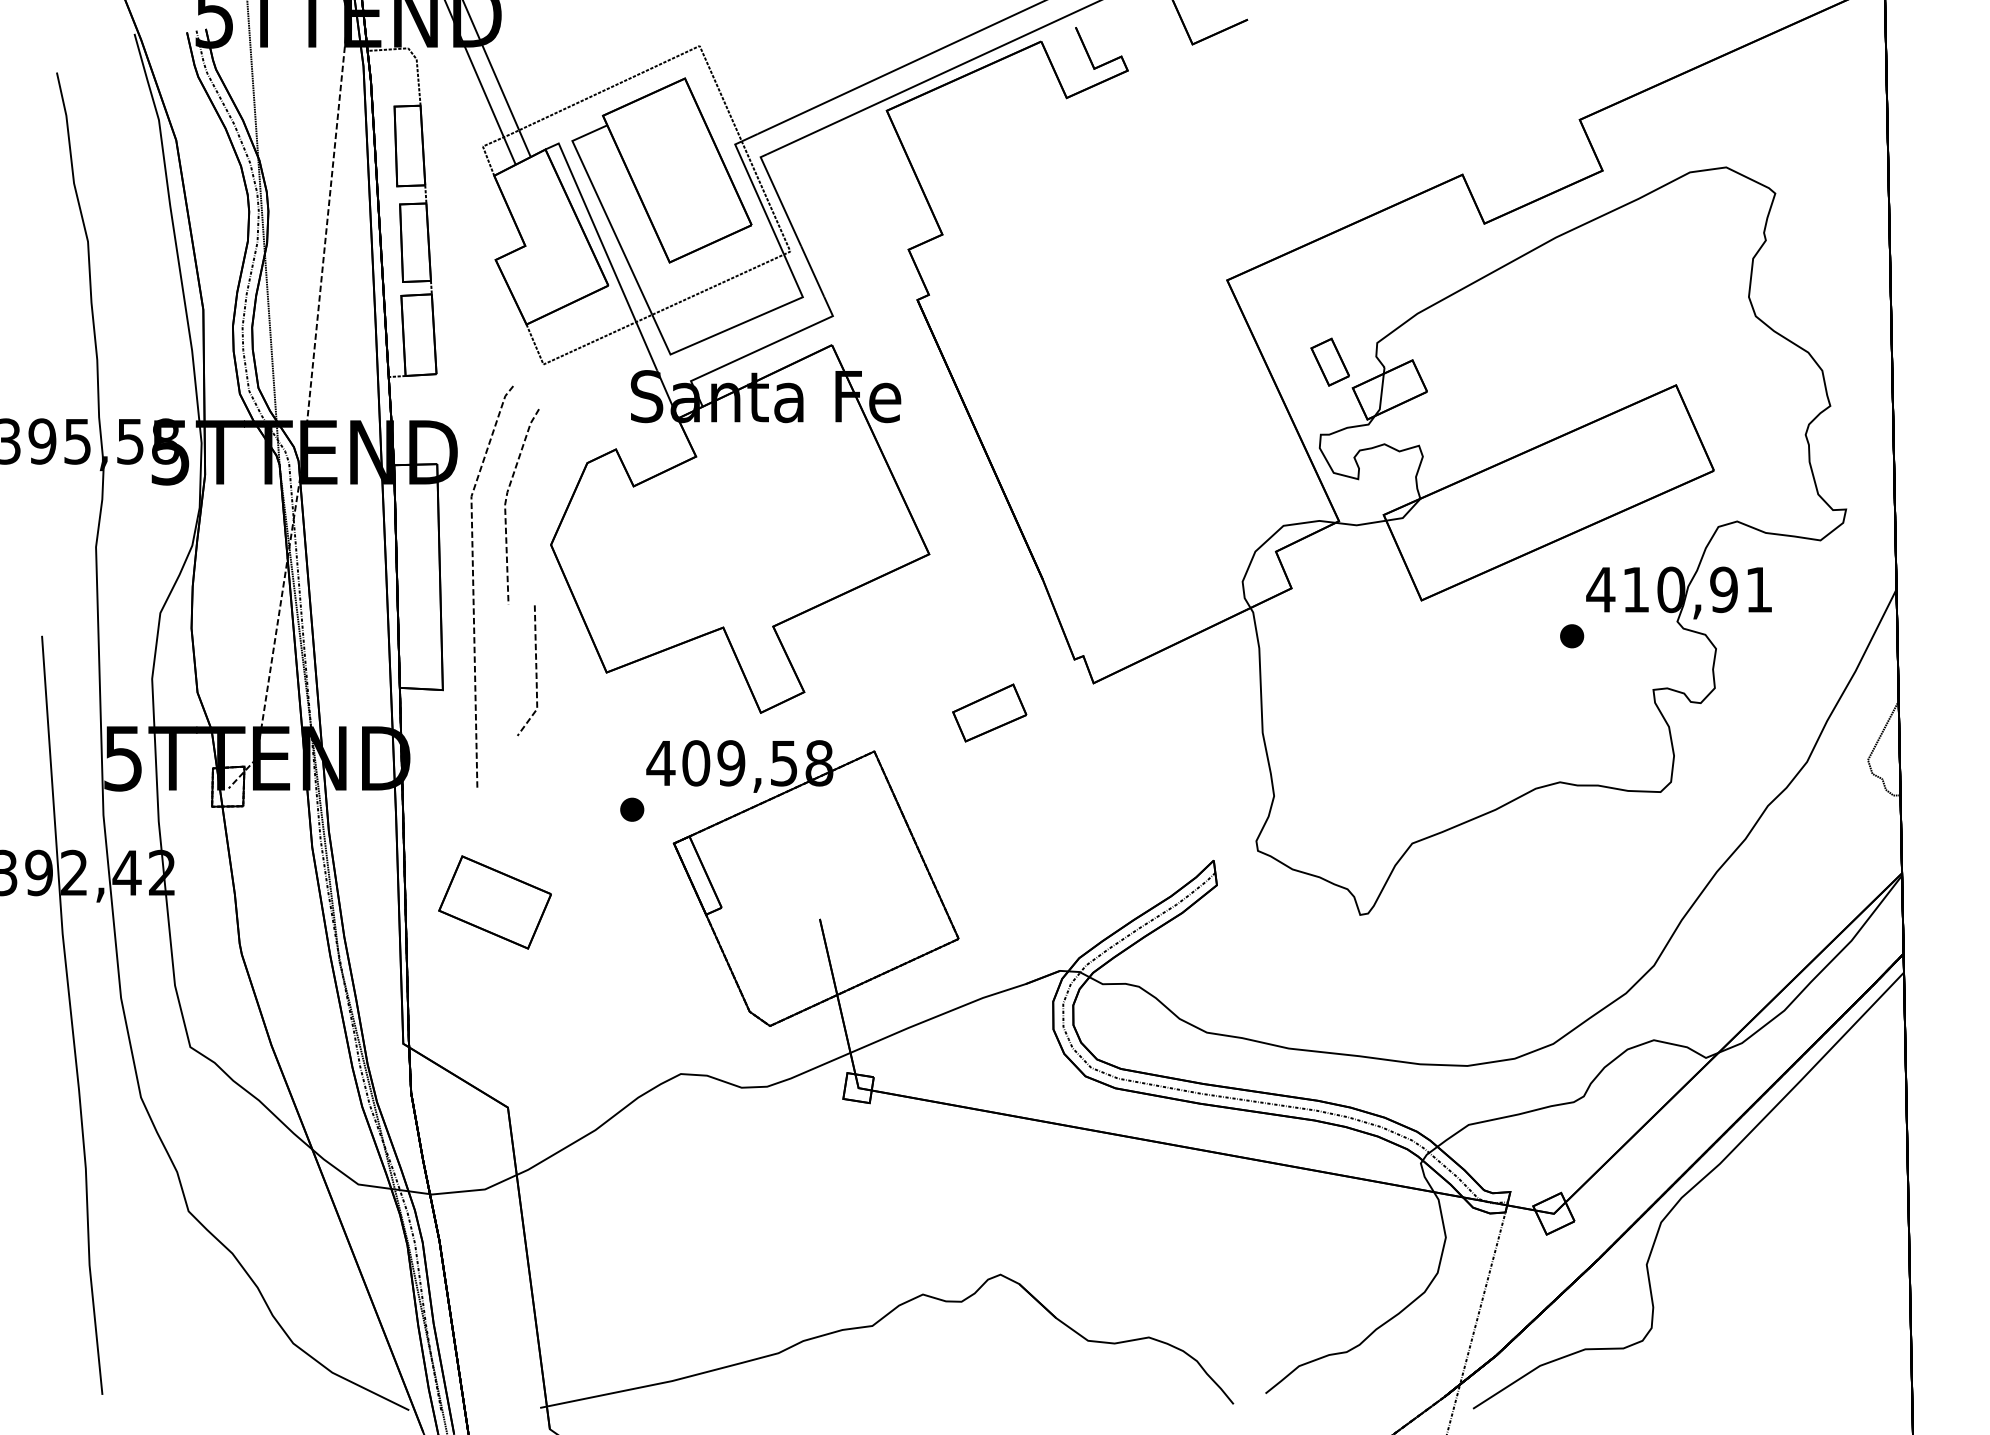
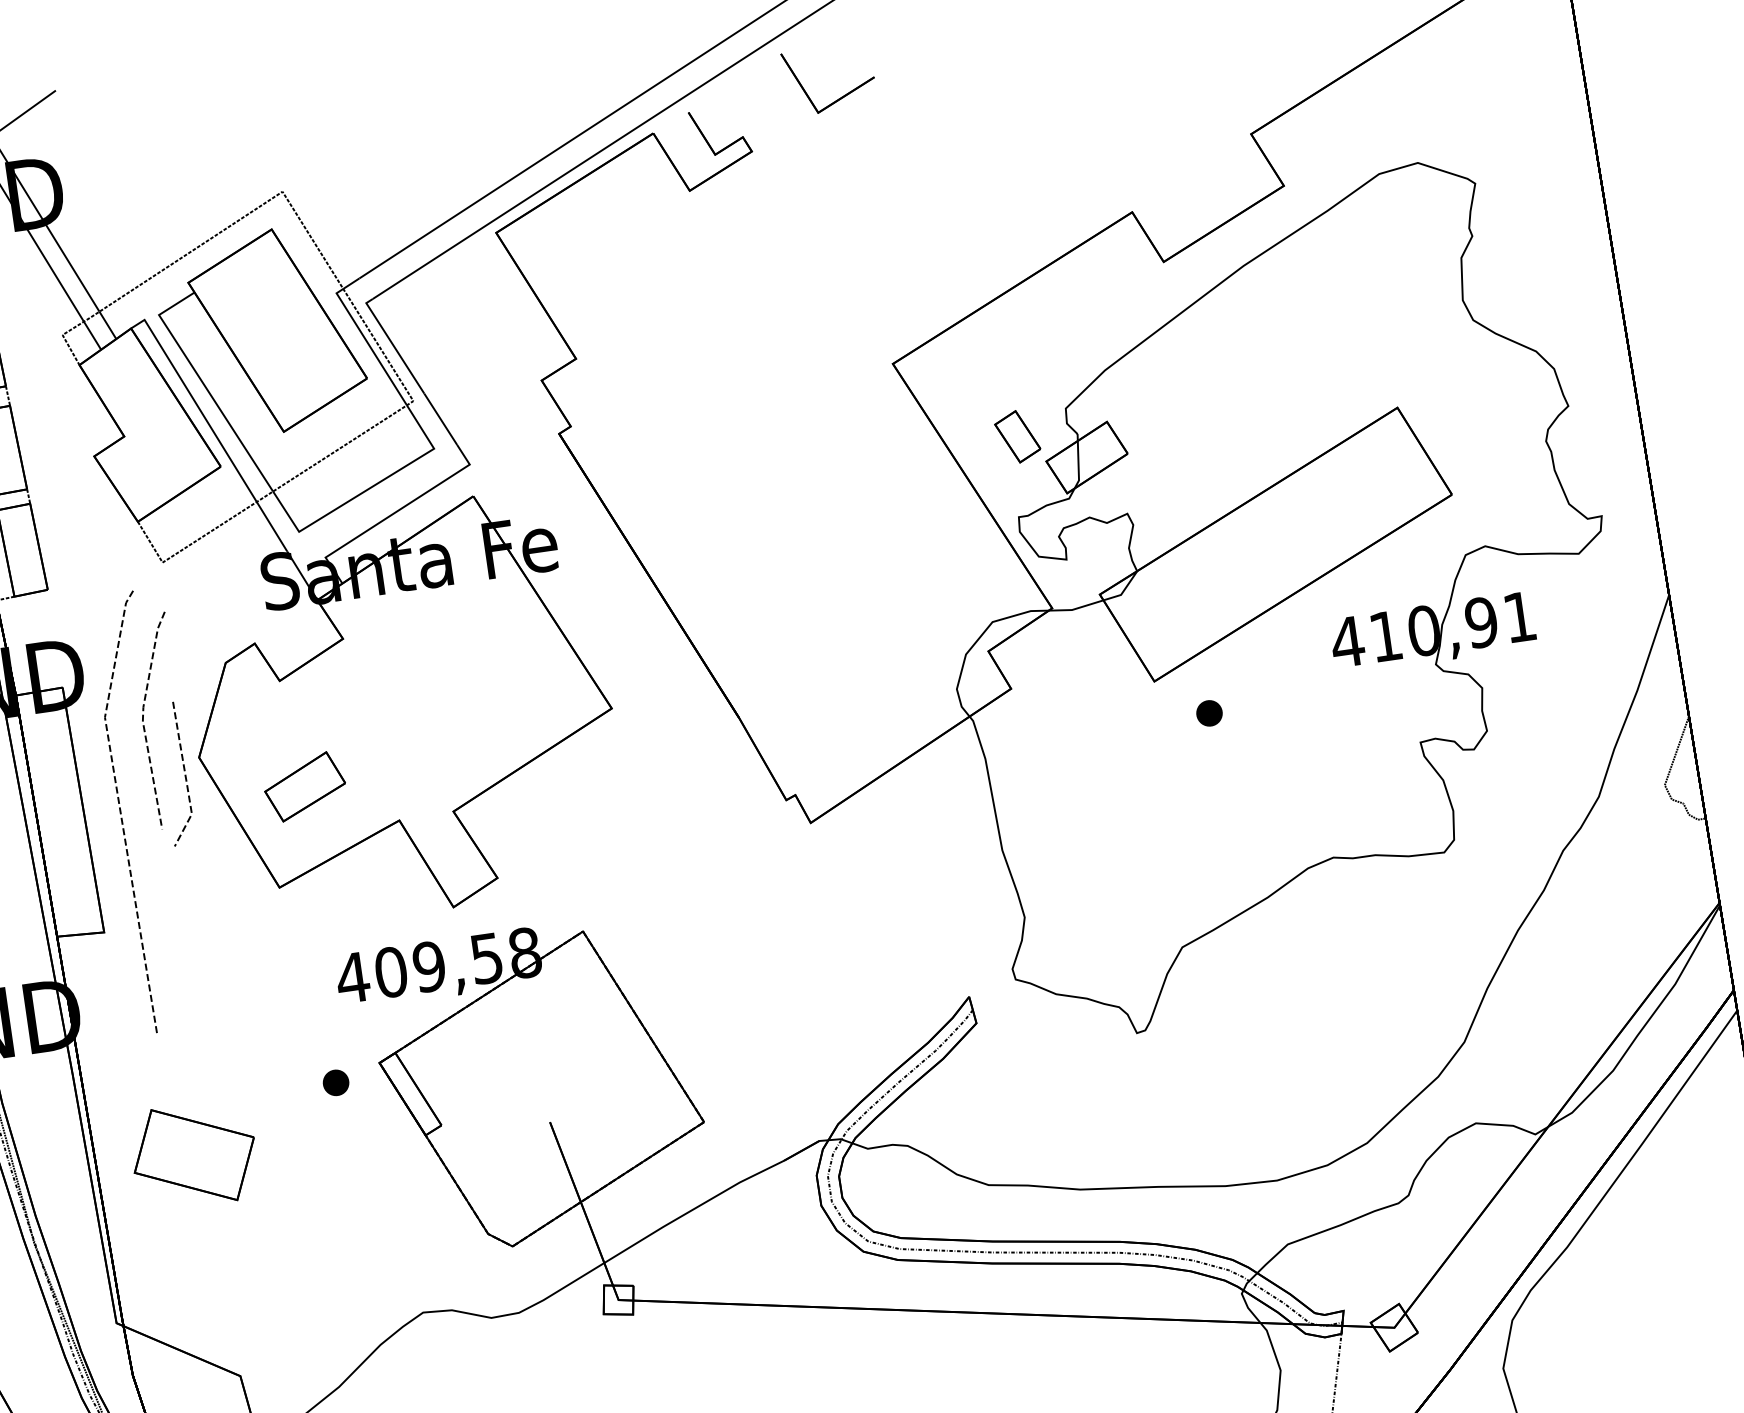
part: (1572, 636) -> (1209, 713), moved
line: (535, 669) -> (183, 771), moved
part: (989, 712) -> (304, 786), moved
part: (632, 809) -> (336, 1082), moved

